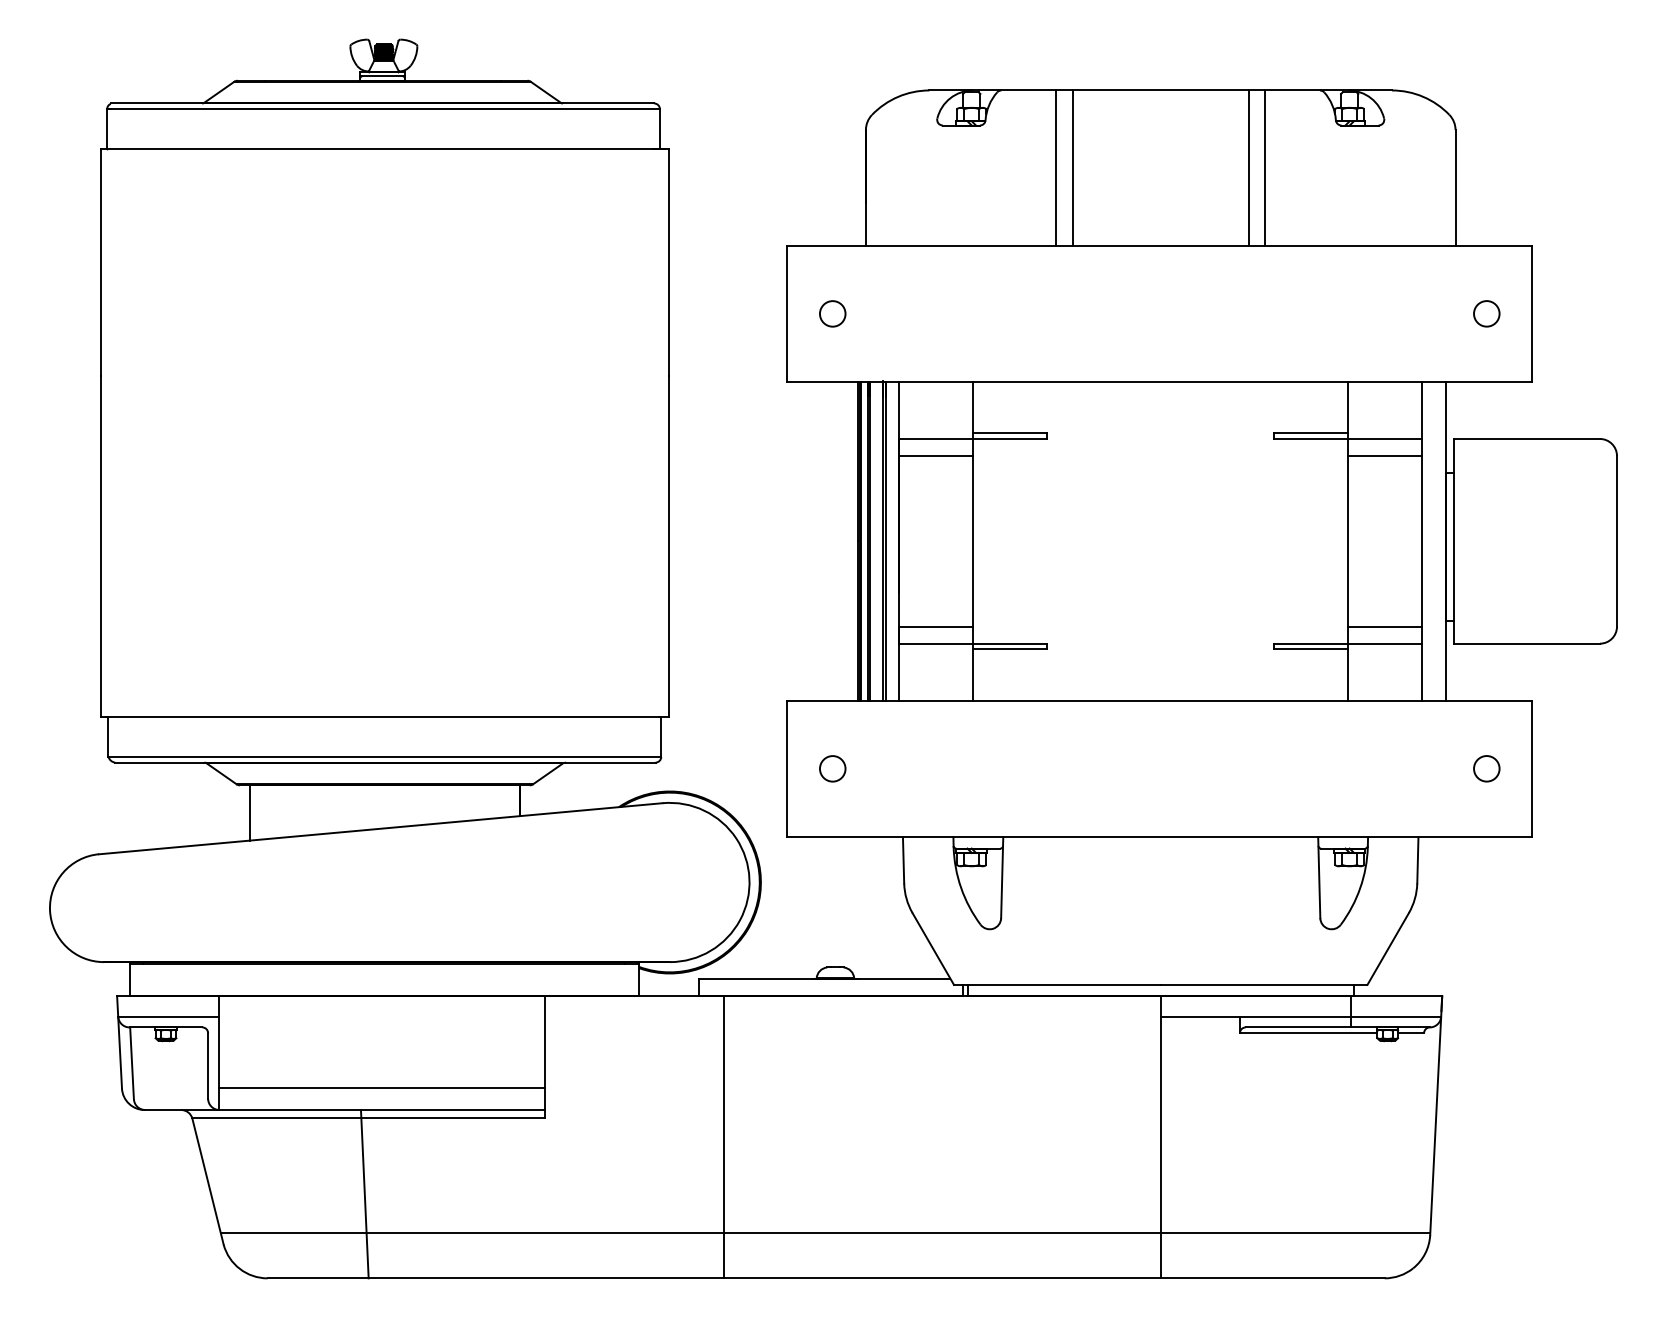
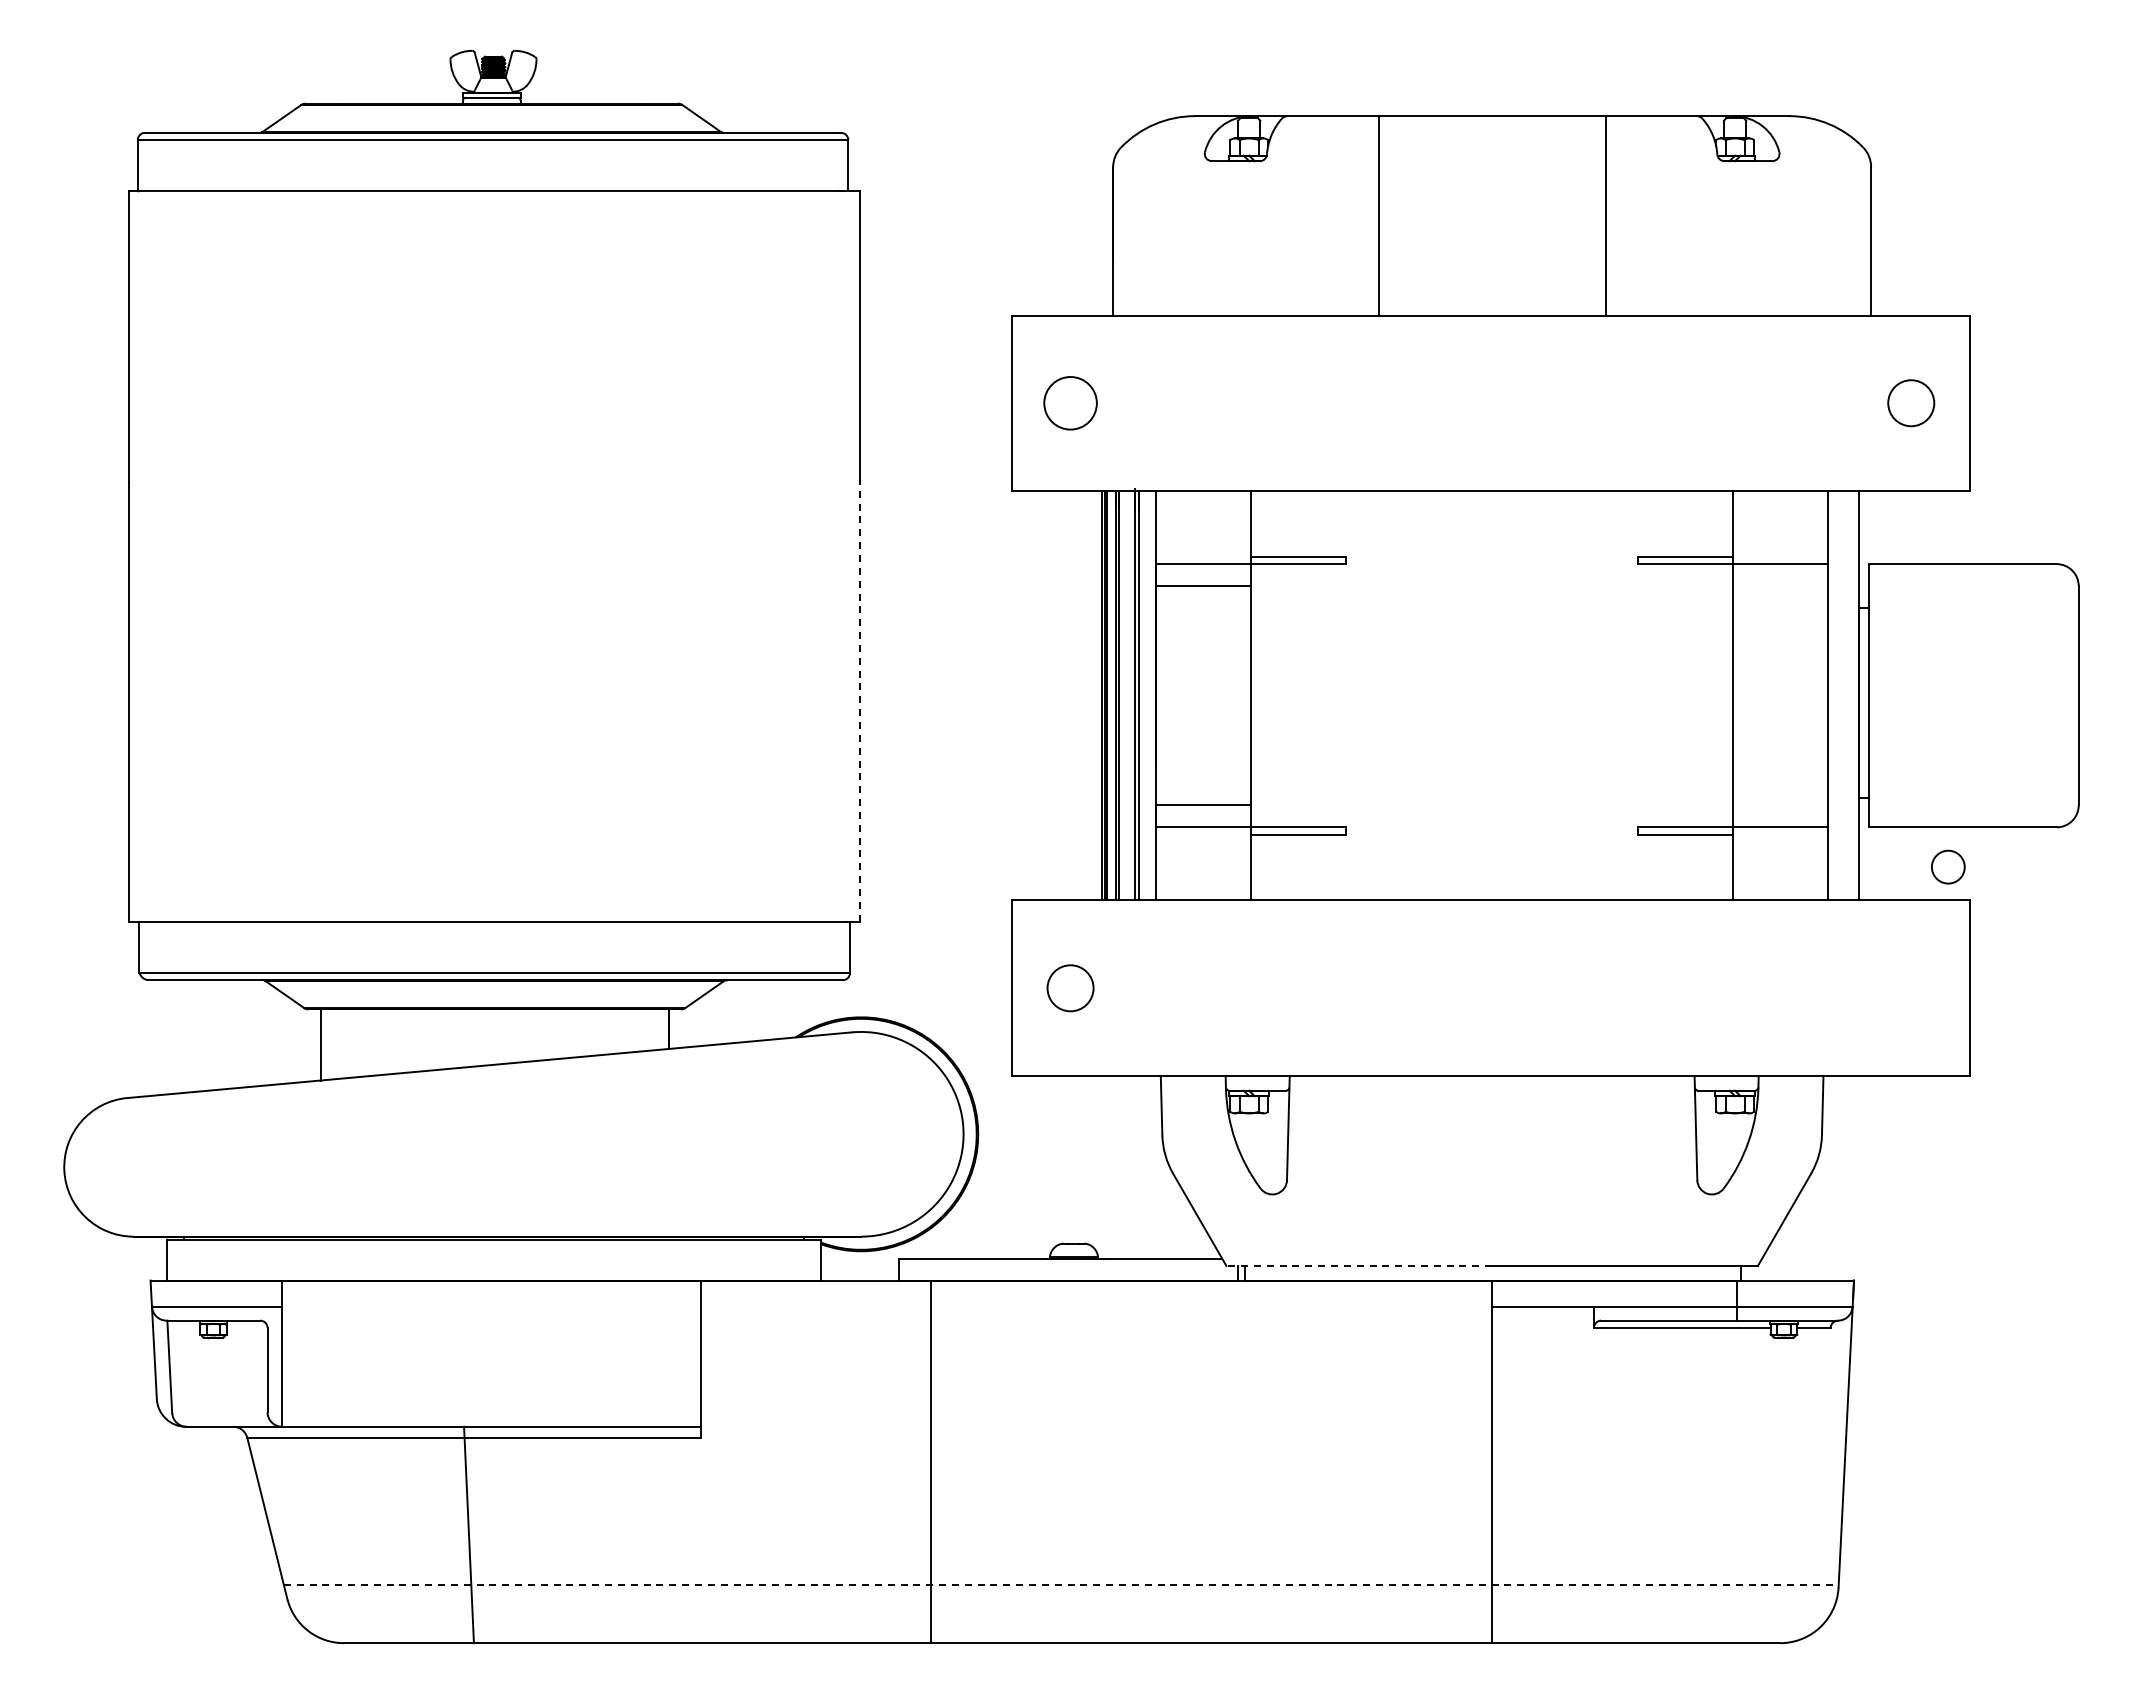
line: (1056, 167) -> (1358, 215), removed
line: (1265, 167) -> (1626, 215), removed
circle: (832, 314) -> (1070, 403), size x1.6
circle: (1486, 314) -> (1911, 403), size x1.4
line: (1385, 456) -> (1780, 586), removed
line: (669, 545) -> (860, 701), solid -> dashed
line: (1385, 626) -> (1780, 805), removed
circle: (832, 768) -> (1070, 987), size x1.4
circle: (1486, 768) -> (1948, 866), moved
line: (1057, 984) -> (1359, 1265), solid -> dashed
line: (382, 1088) -> (491, 1399), removed
line: (825, 1232) -> (1061, 1584), solid -> dashed

